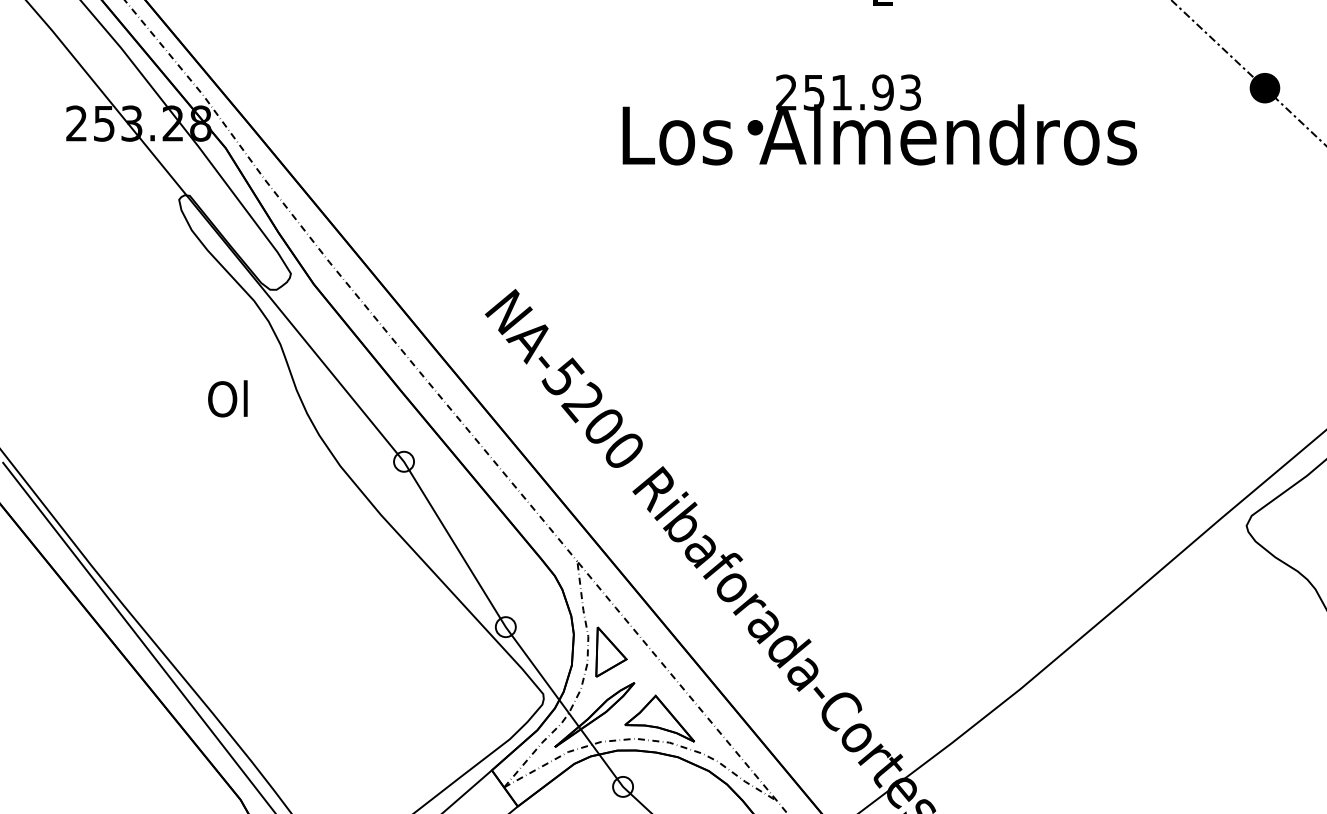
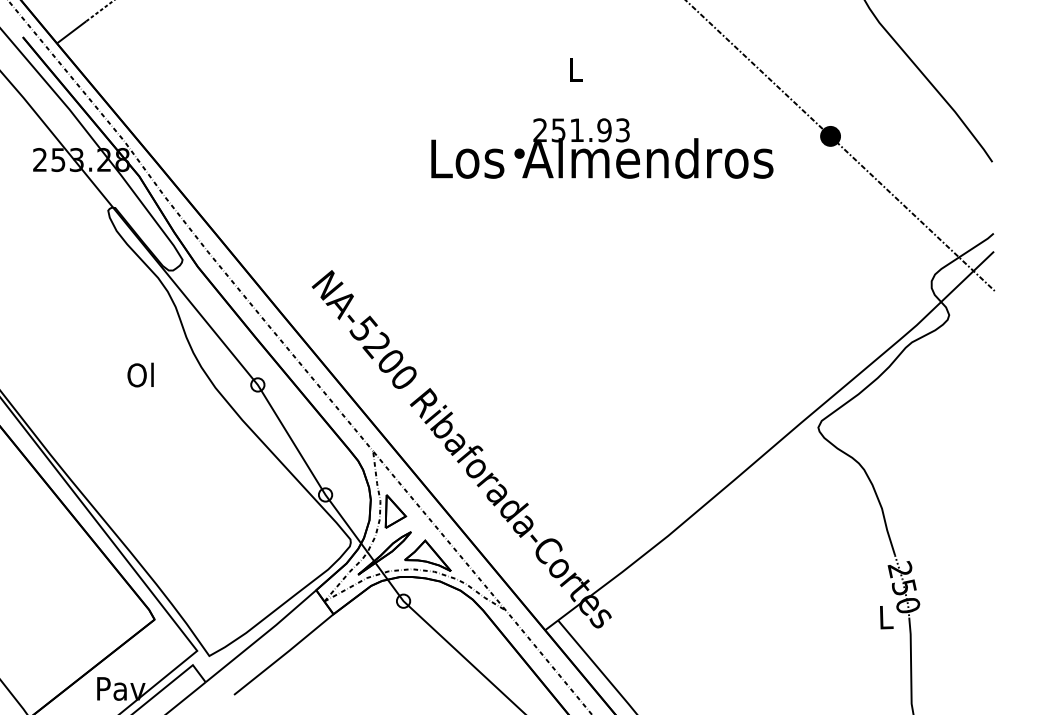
text: (880, 119) -> (602, 148), moved
text: (227, 397) -> (140, 374), moved

